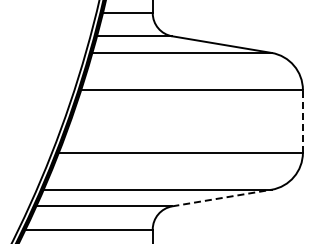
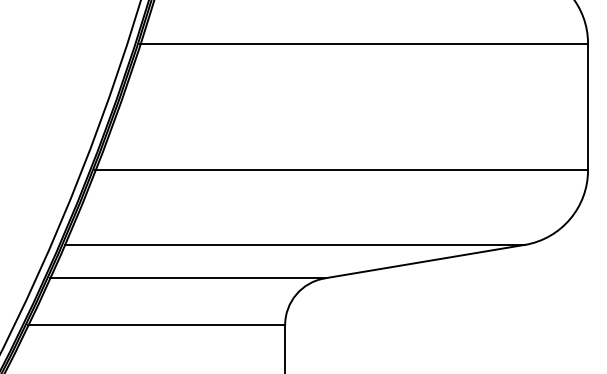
line: (302, 120) -> (587, 105), dashed -> solid
line: (222, 197) -> (425, 260), dashed -> solid

